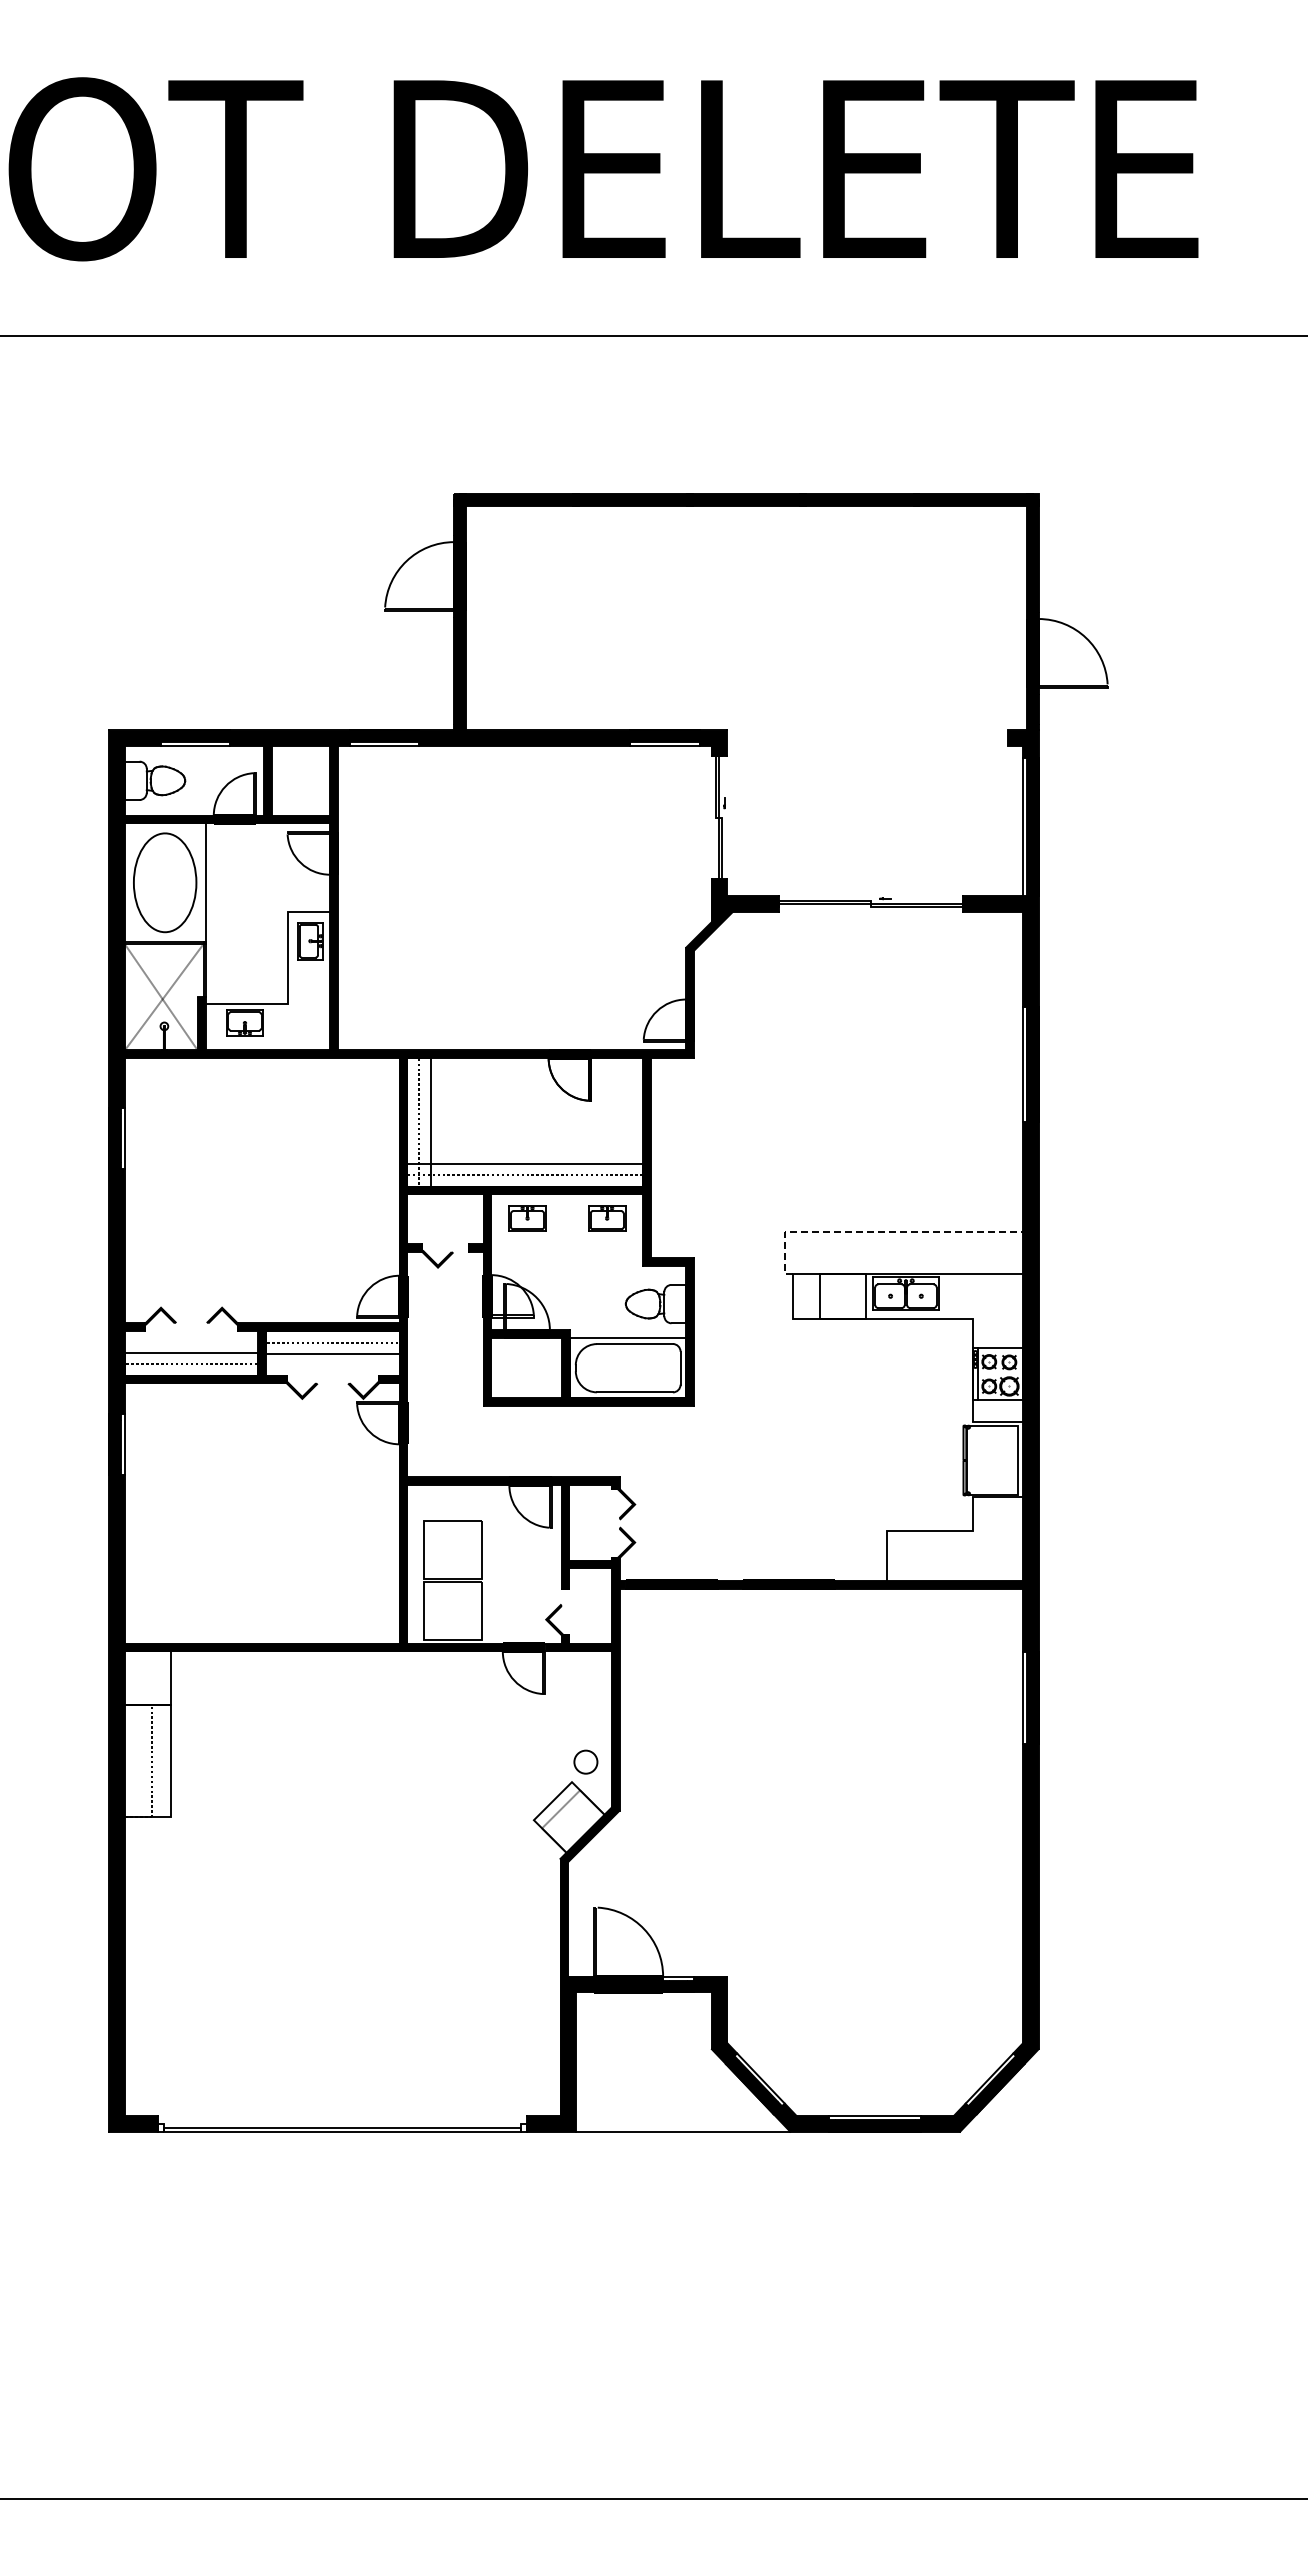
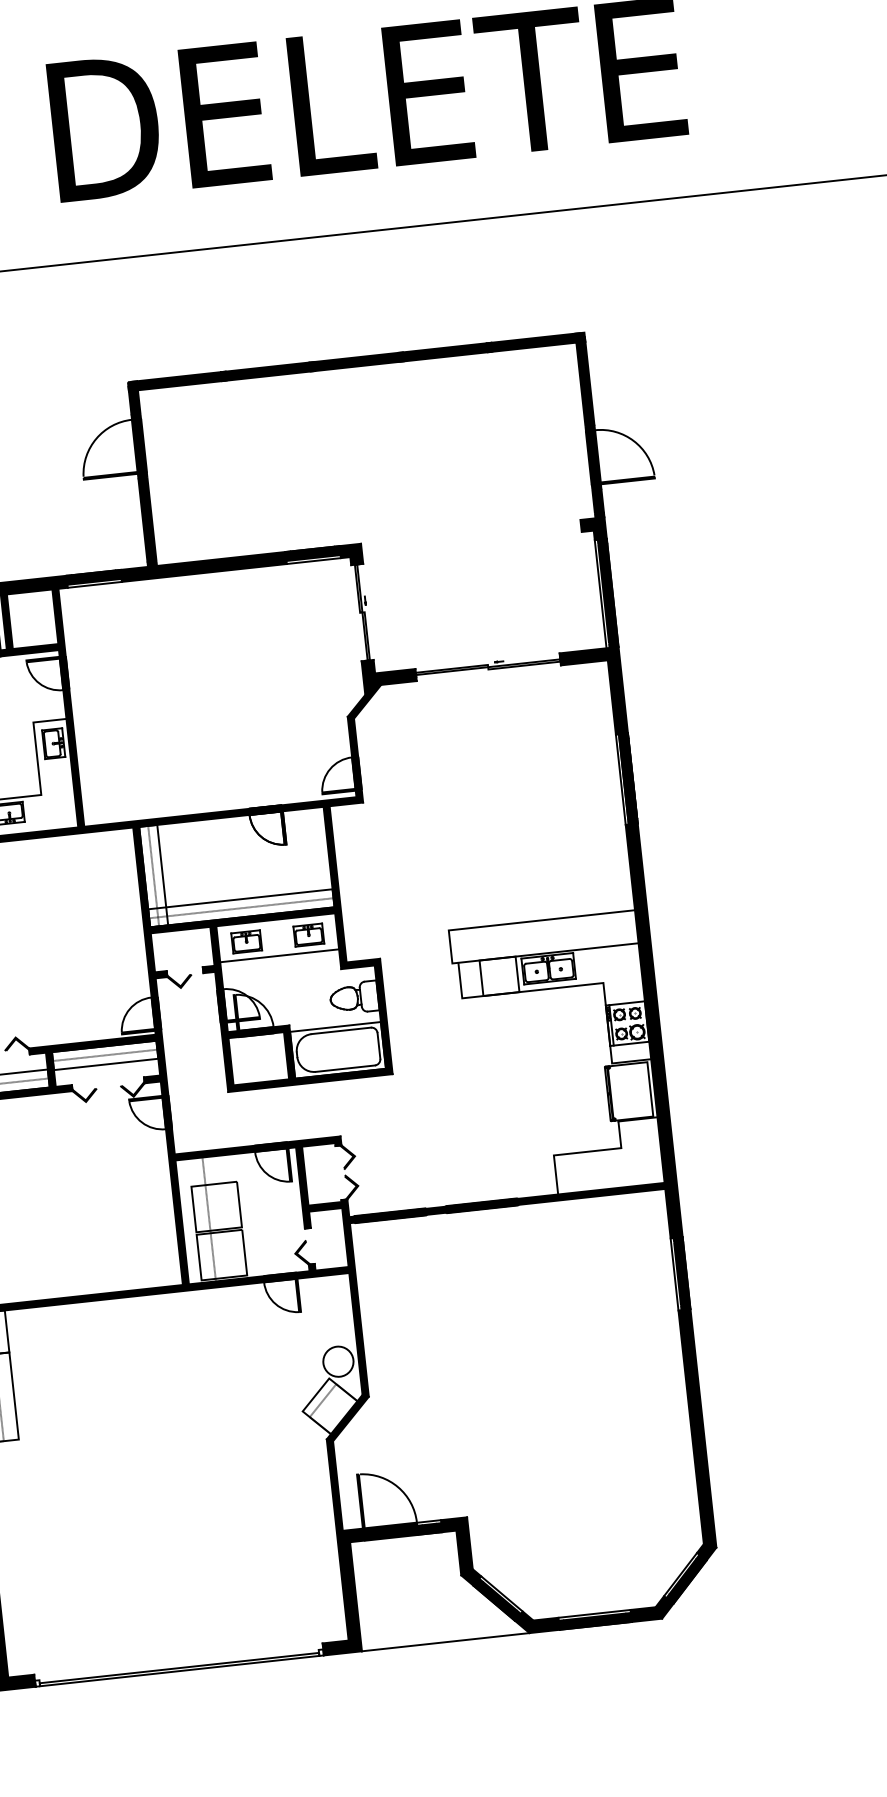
line: (877, 1231) -> (521, 922), dashed -> solid
line: (567, 1240) -> (279, 955), added
line: (442, 1564) -> (209, 1219), added
circle: (585, 1761) -> (338, 1361), size x1.67

